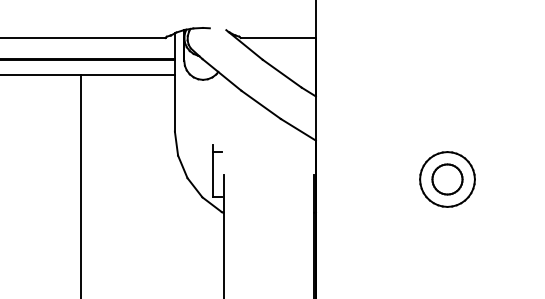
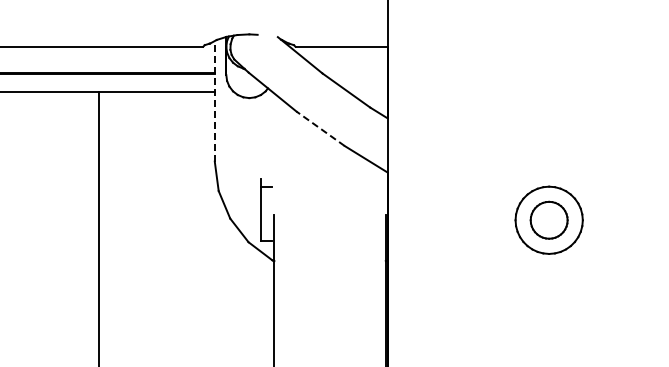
line: (174, 81) -> (214, 100), solid -> dashed
line: (261, 104) -> (320, 128), solid -> dashed

